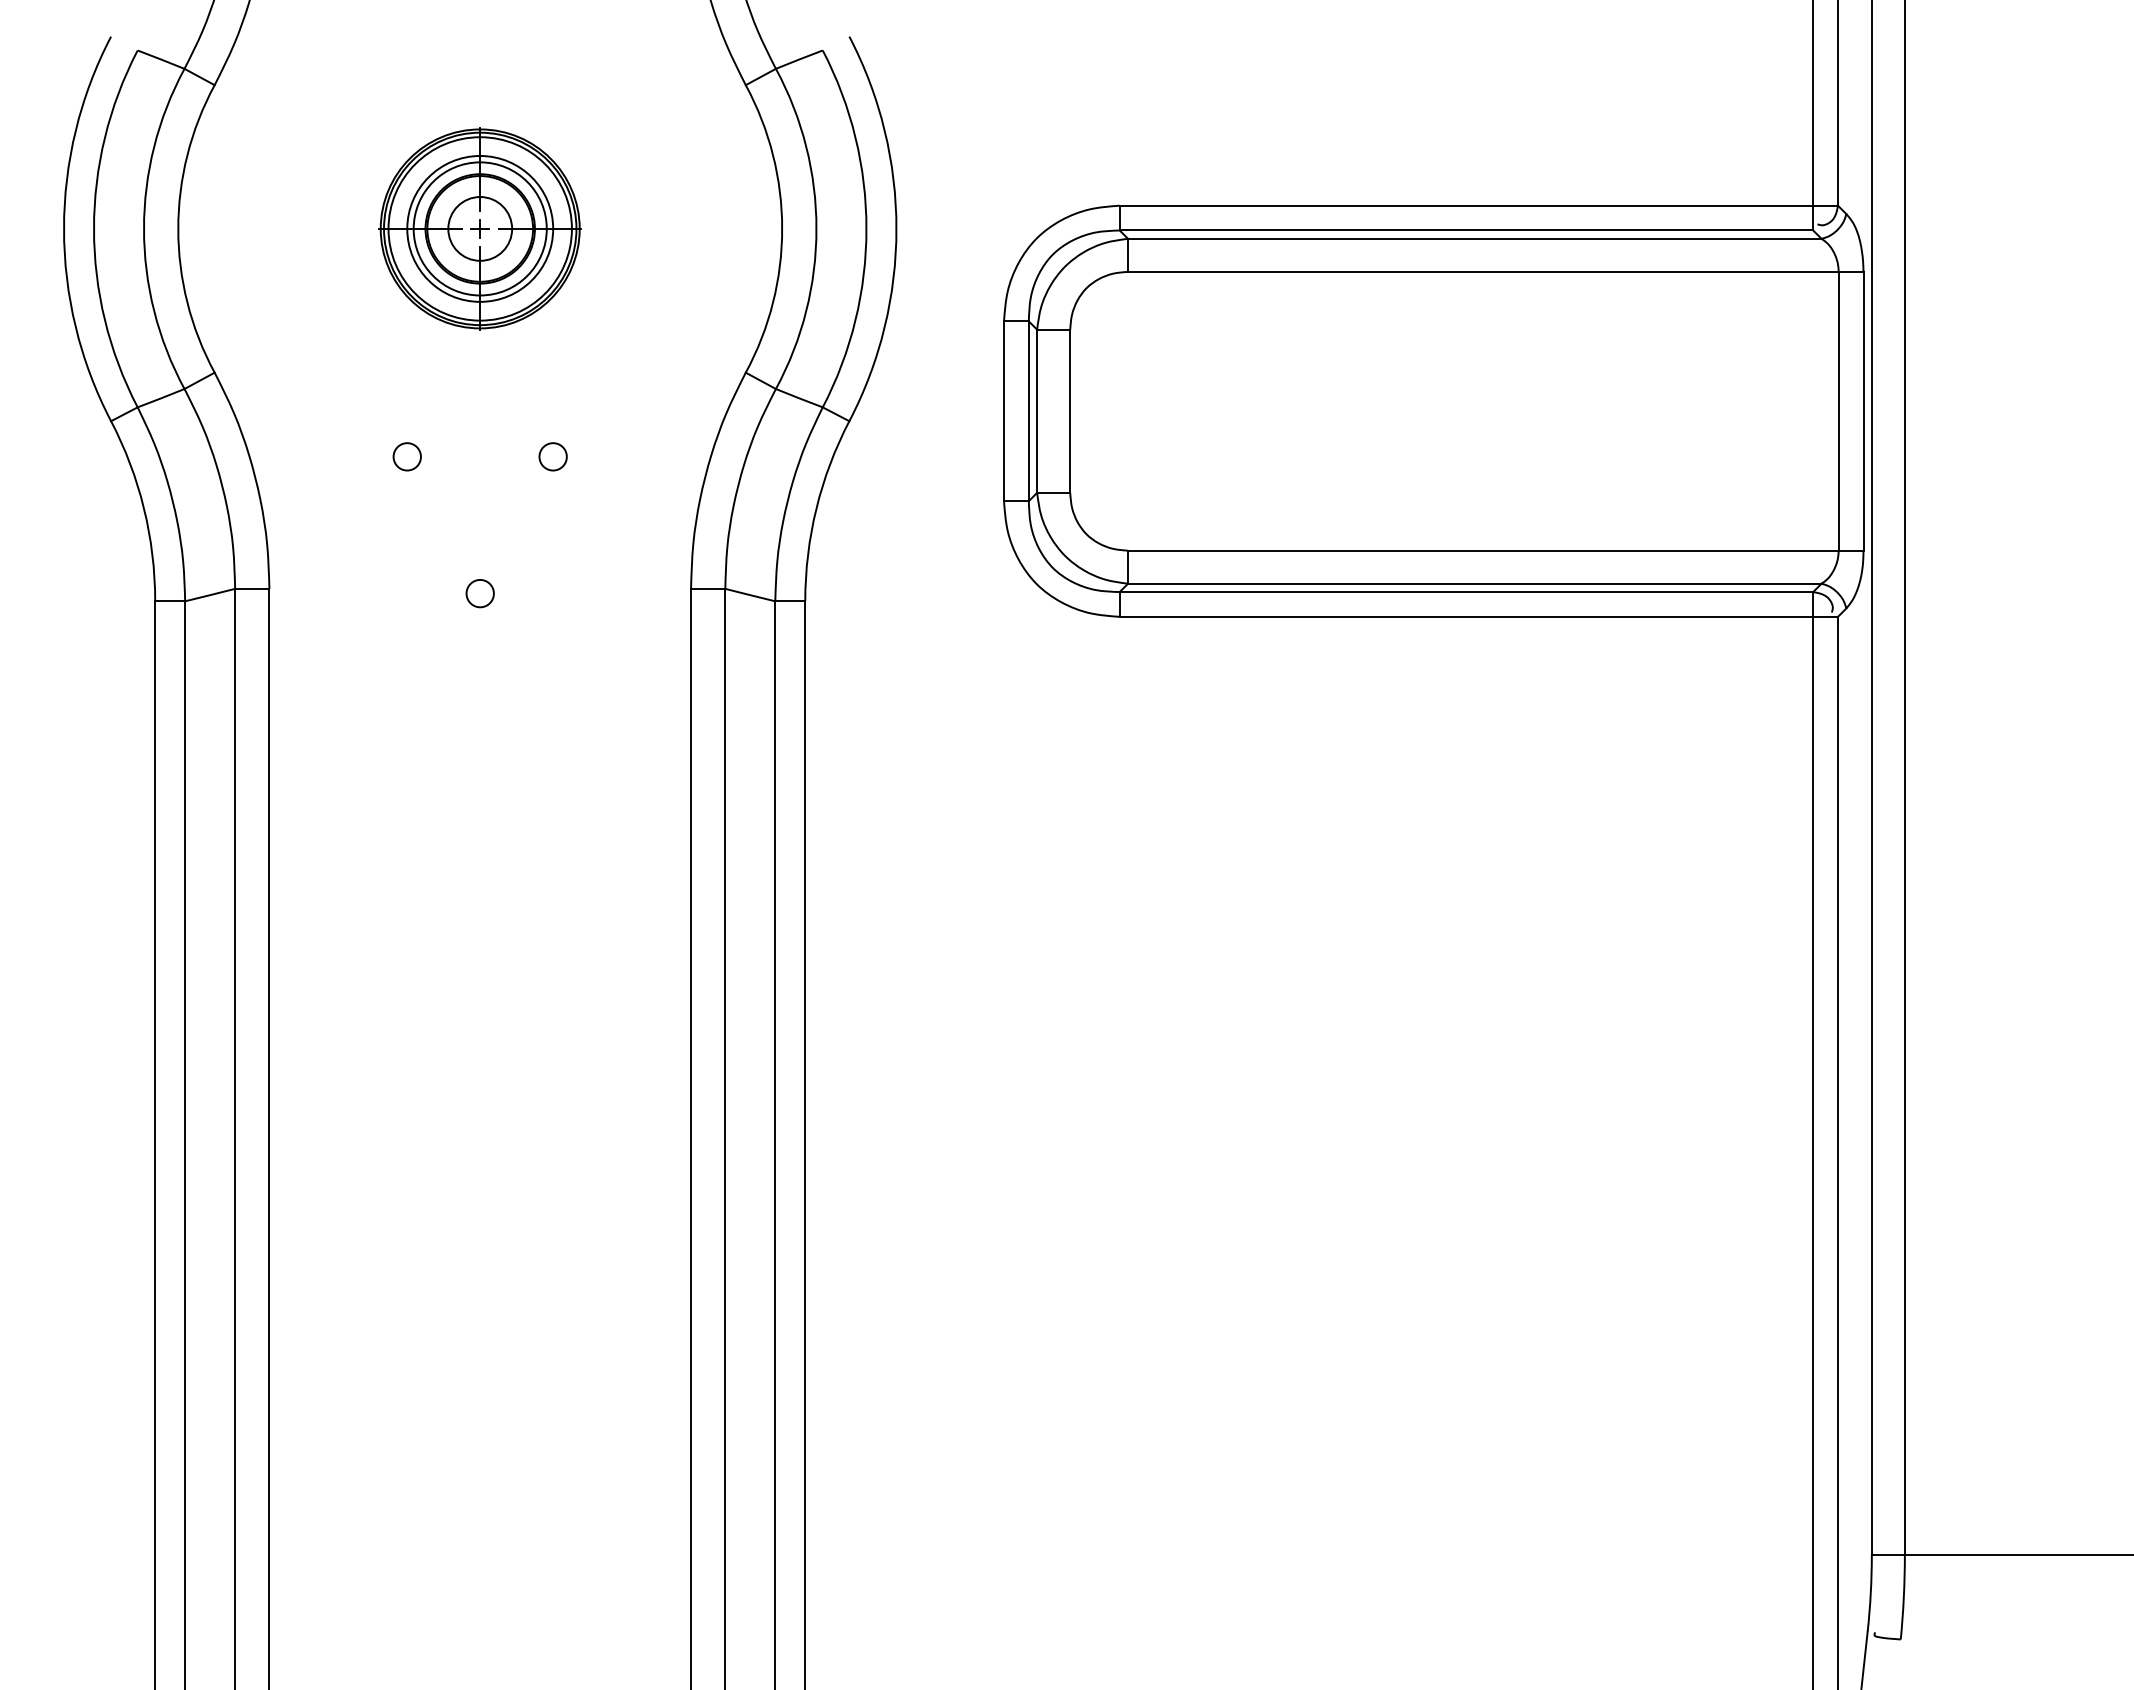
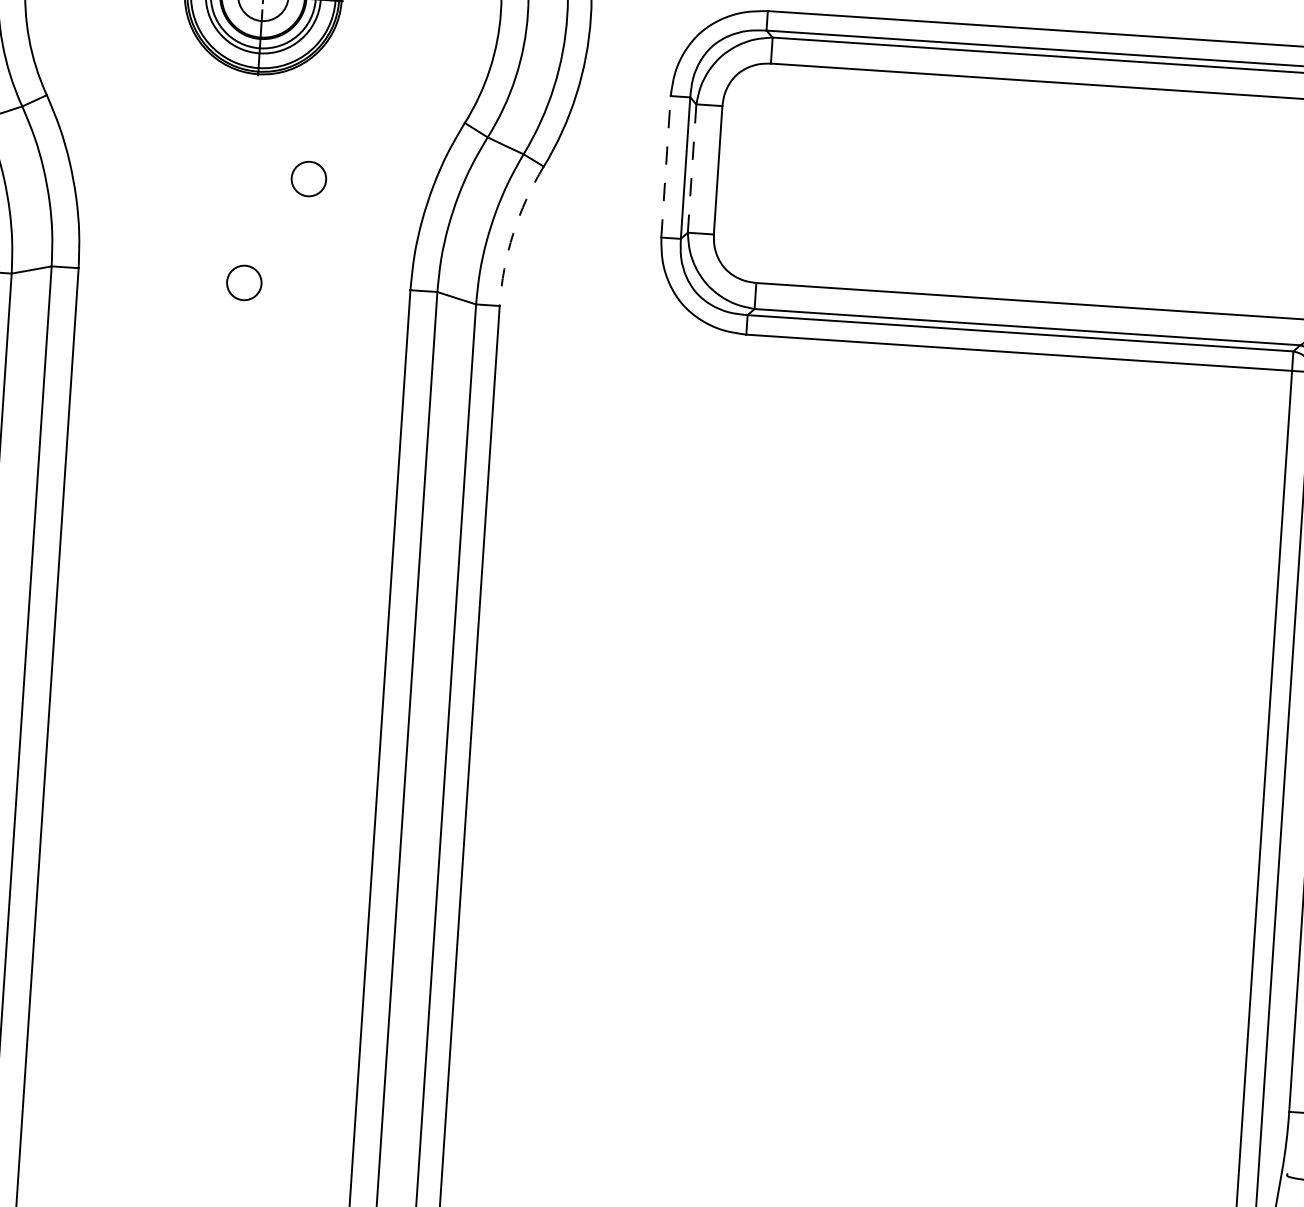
line: (1004, 411) -> (666, 167), solid -> dashed
line: (1037, 411) -> (692, 168), solid -> dashed
circle: (406, 456) -> (193, 171), removed
circle: (552, 456) -> (308, 178), size x1.6
arc: (816, 508) -> (513, 233), solid -> dashed
circle: (479, 593) -> (243, 282), size x1.6

